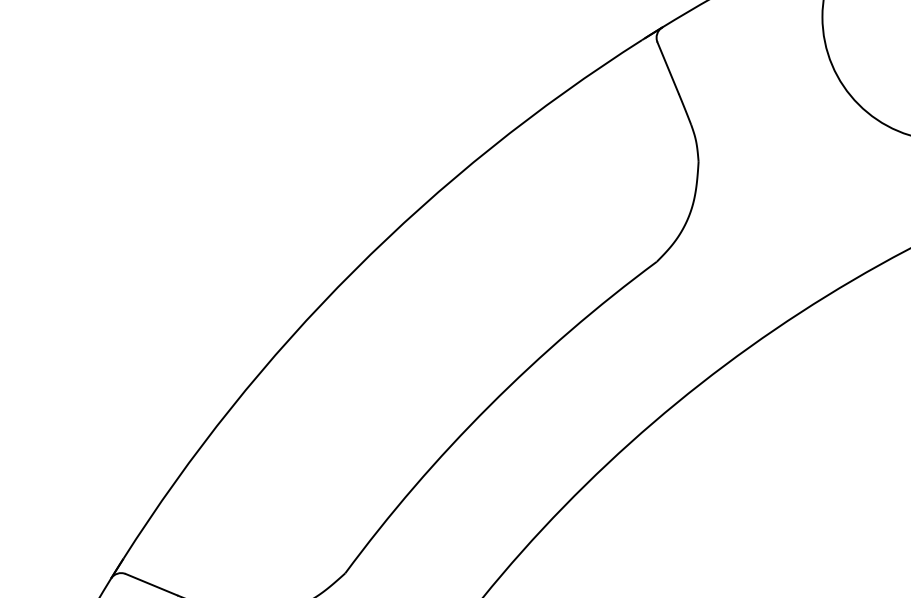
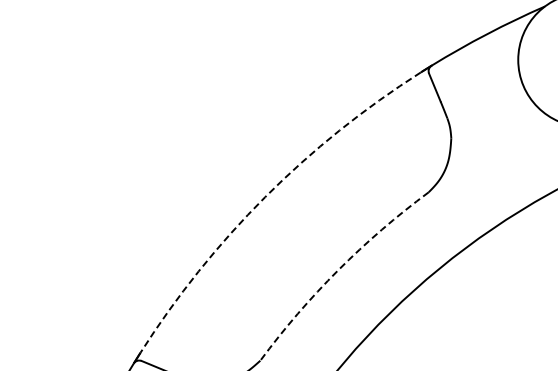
arc: (354, 271) -> (265, 197), solid -> dashed
arc: (489, 406) -> (338, 270), solid -> dashed

